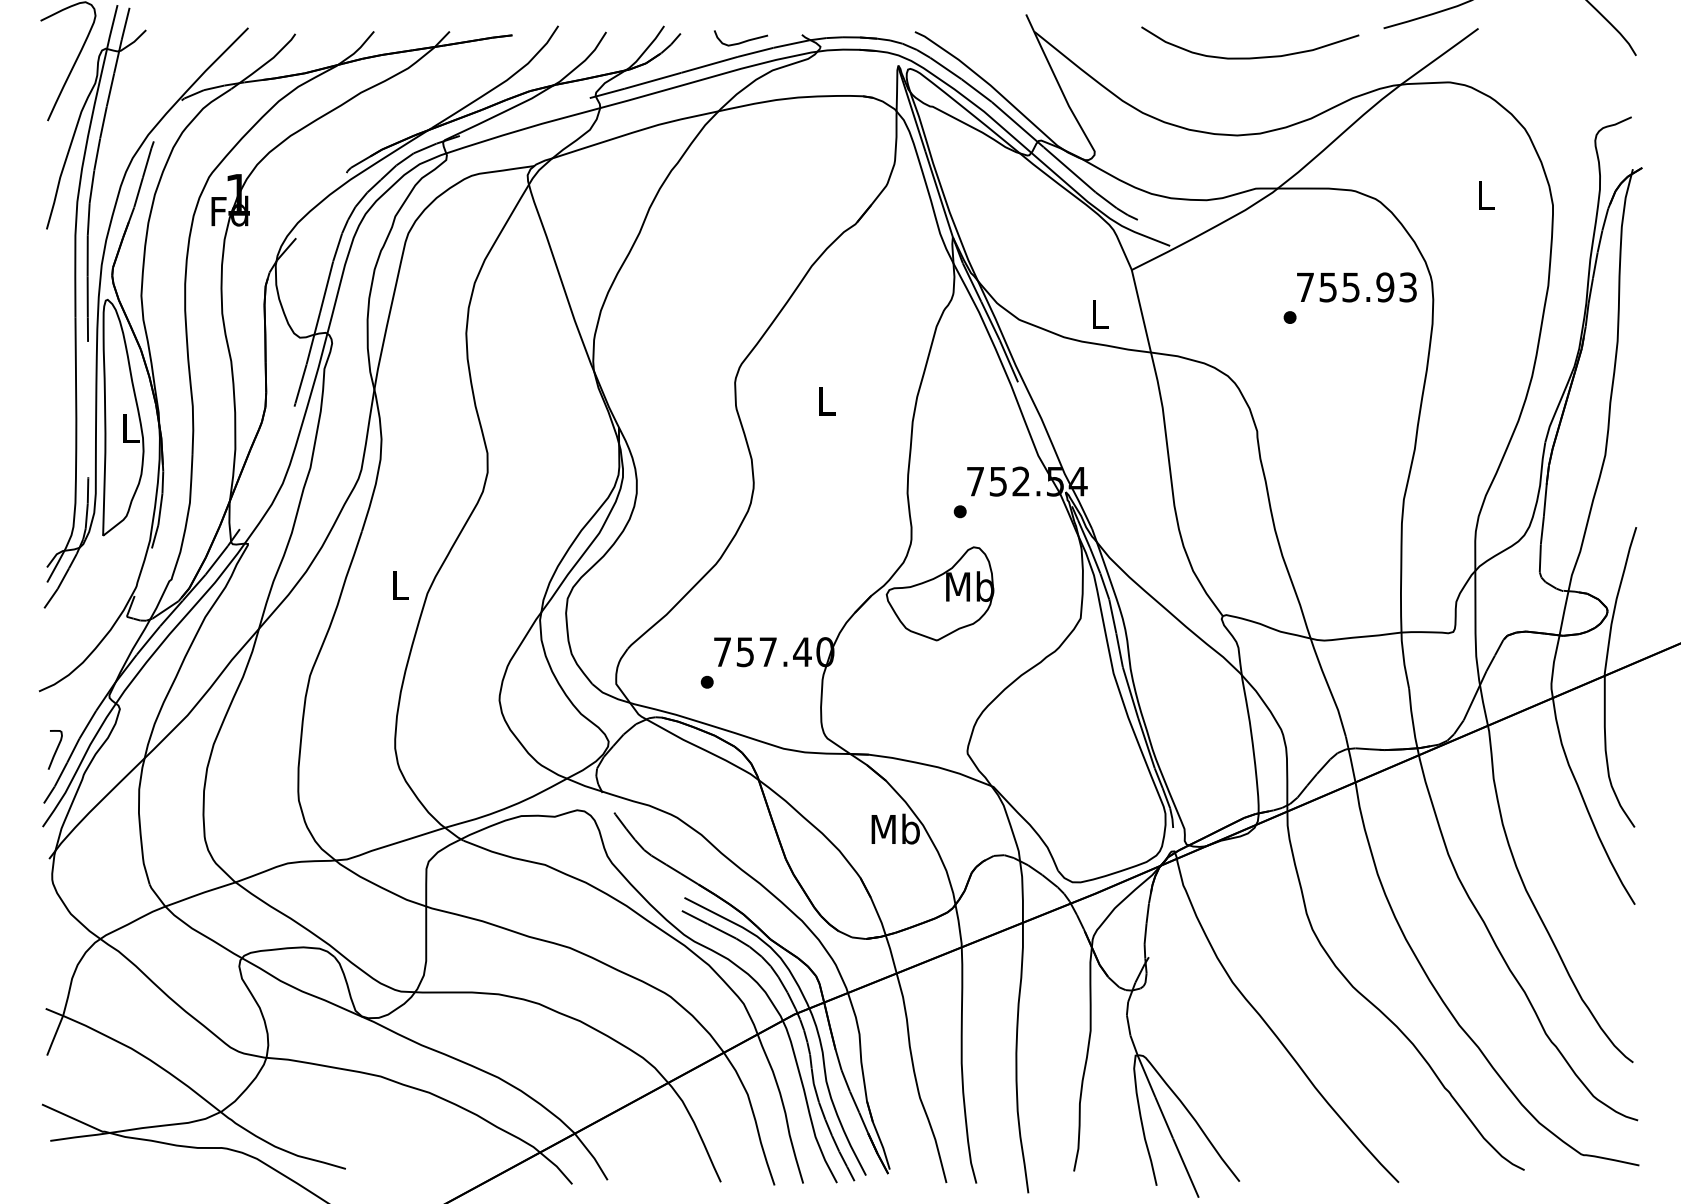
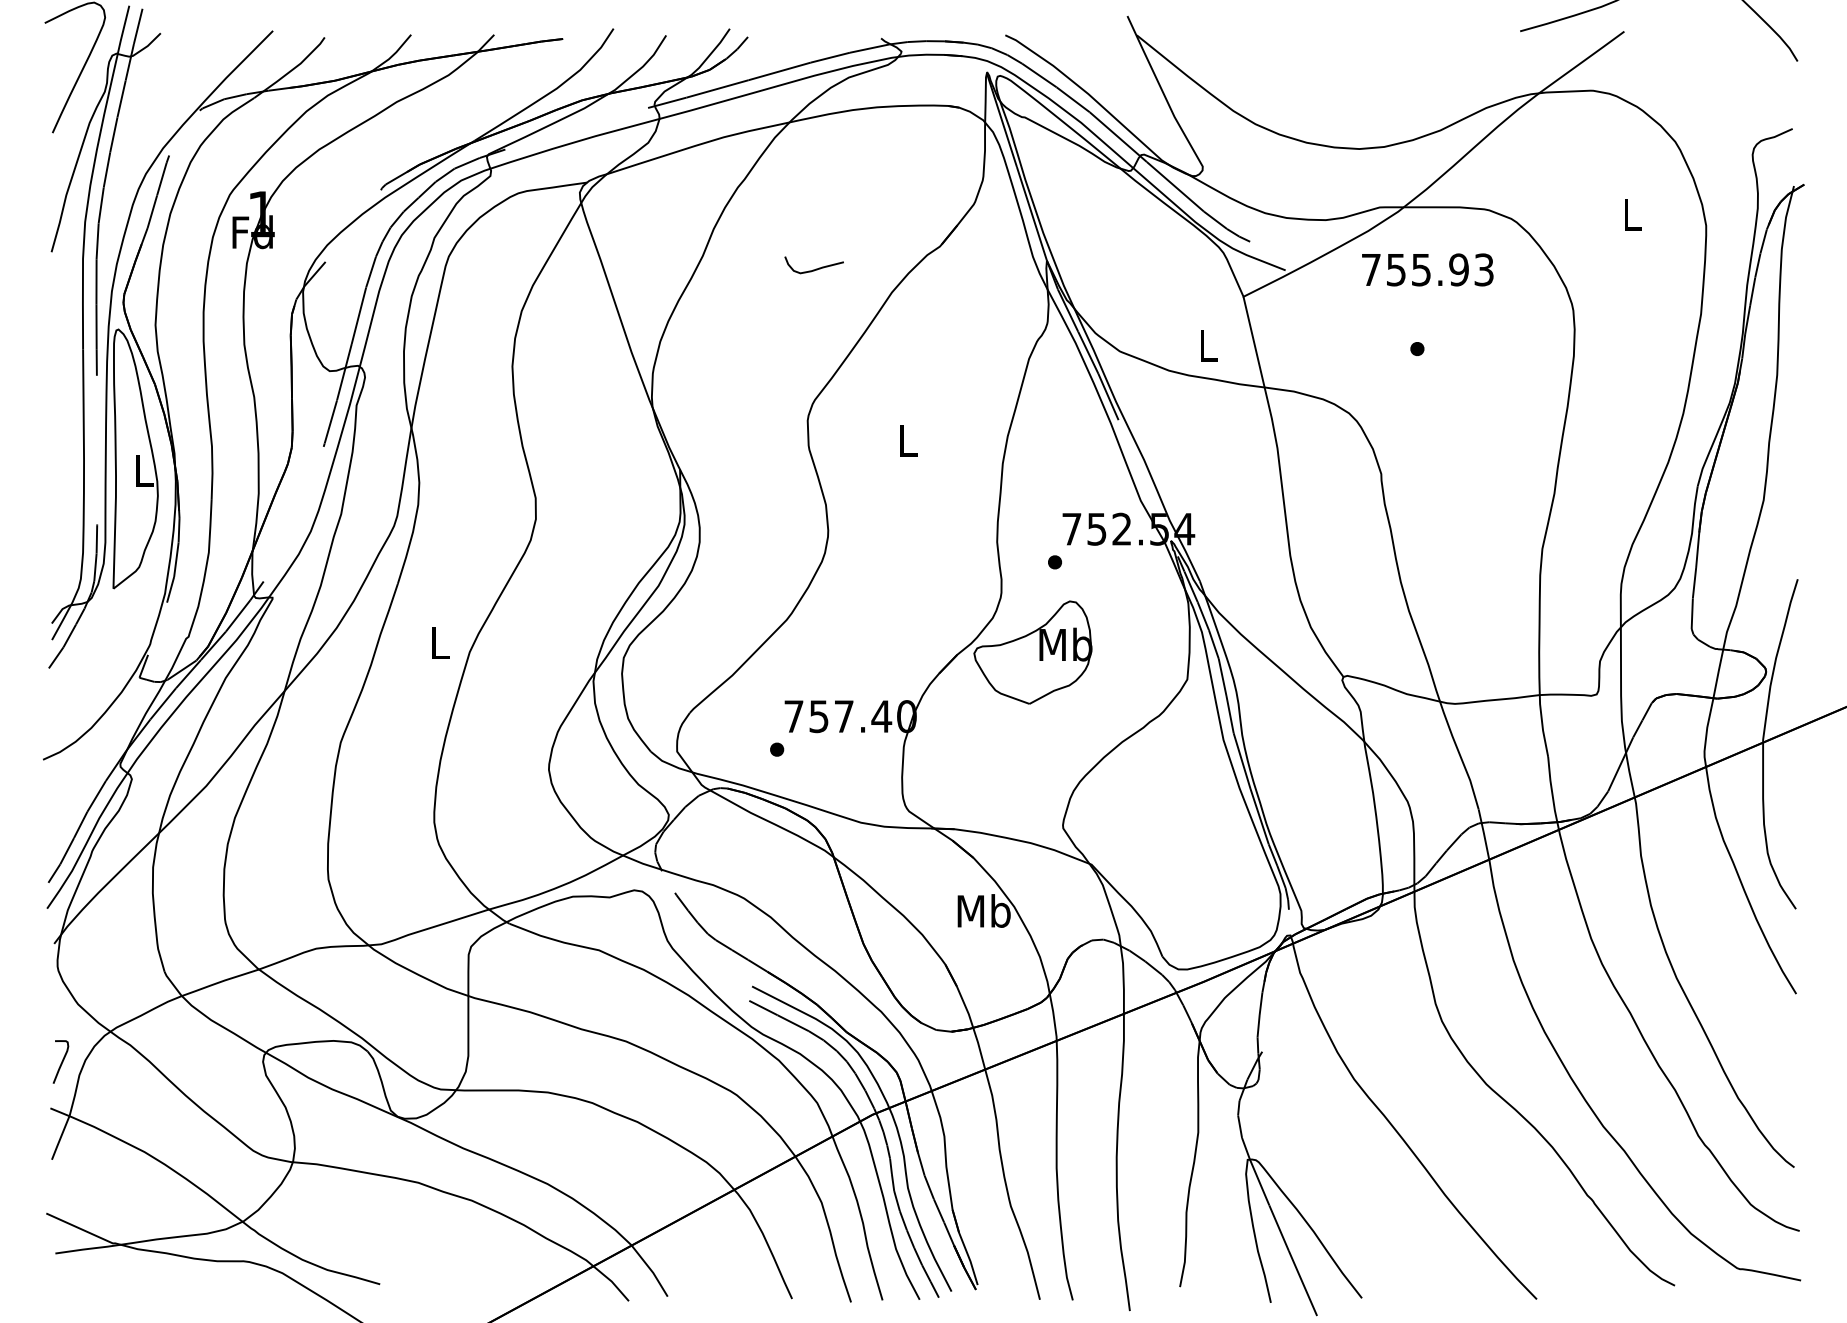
curve: (740, 42) -> (813, 269), moved
curve: (1250, 57) -> (1373, 63), removed
text: (1356, 287) -> (1427, 269), moved
curve: (55, 749) -> (61, 1061), moved

